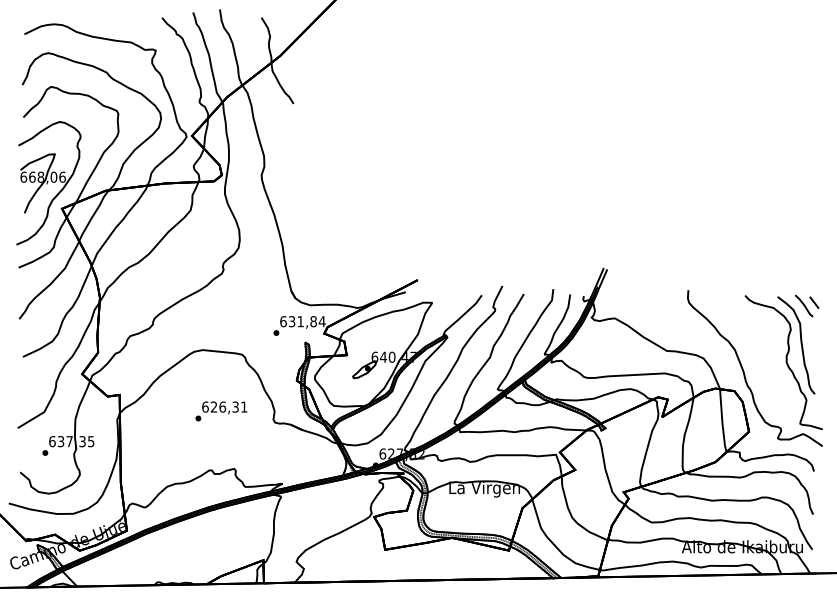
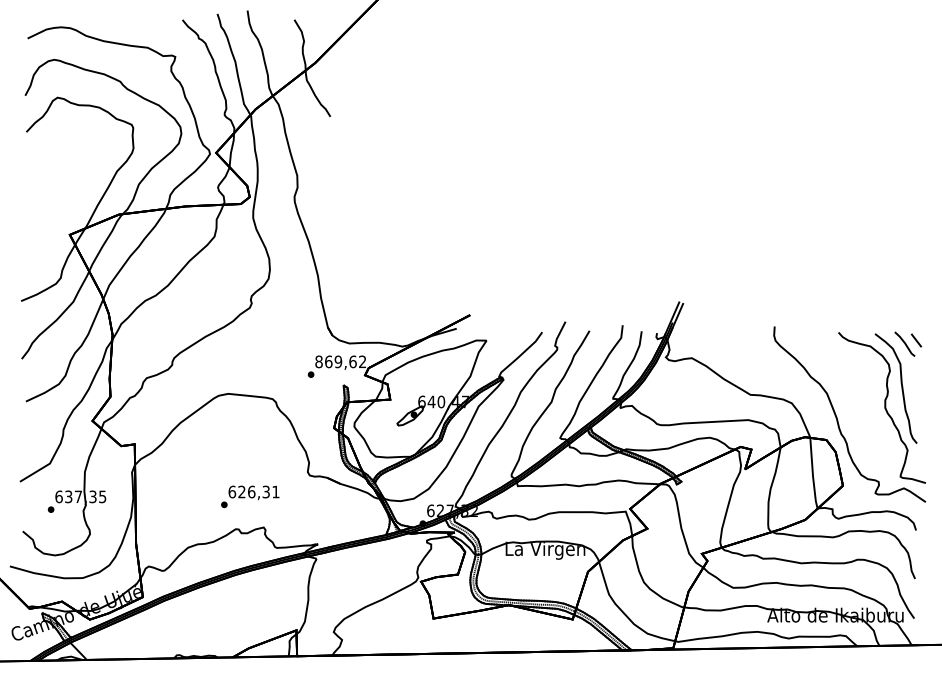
part: (48, 182) -> (54, 205), removed
text: (302, 321) -> (340, 361), 631,84 -> 869,62
text: (221, 411) -> (250, 496), moved

